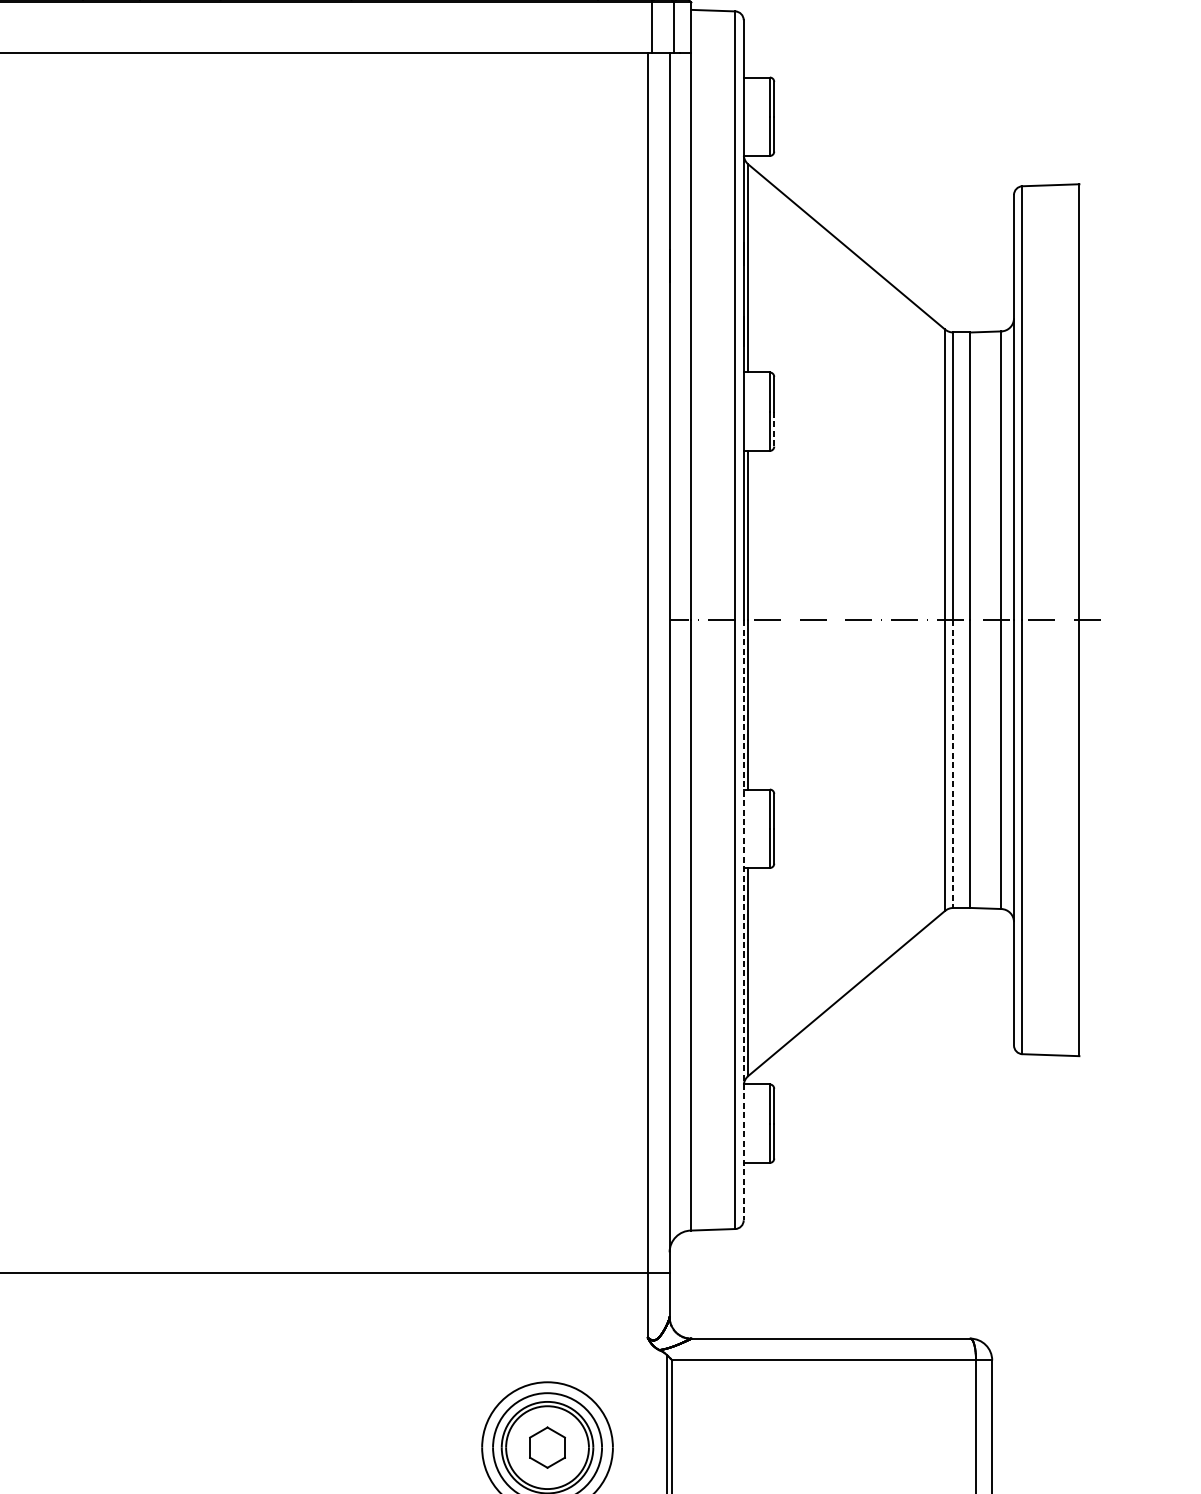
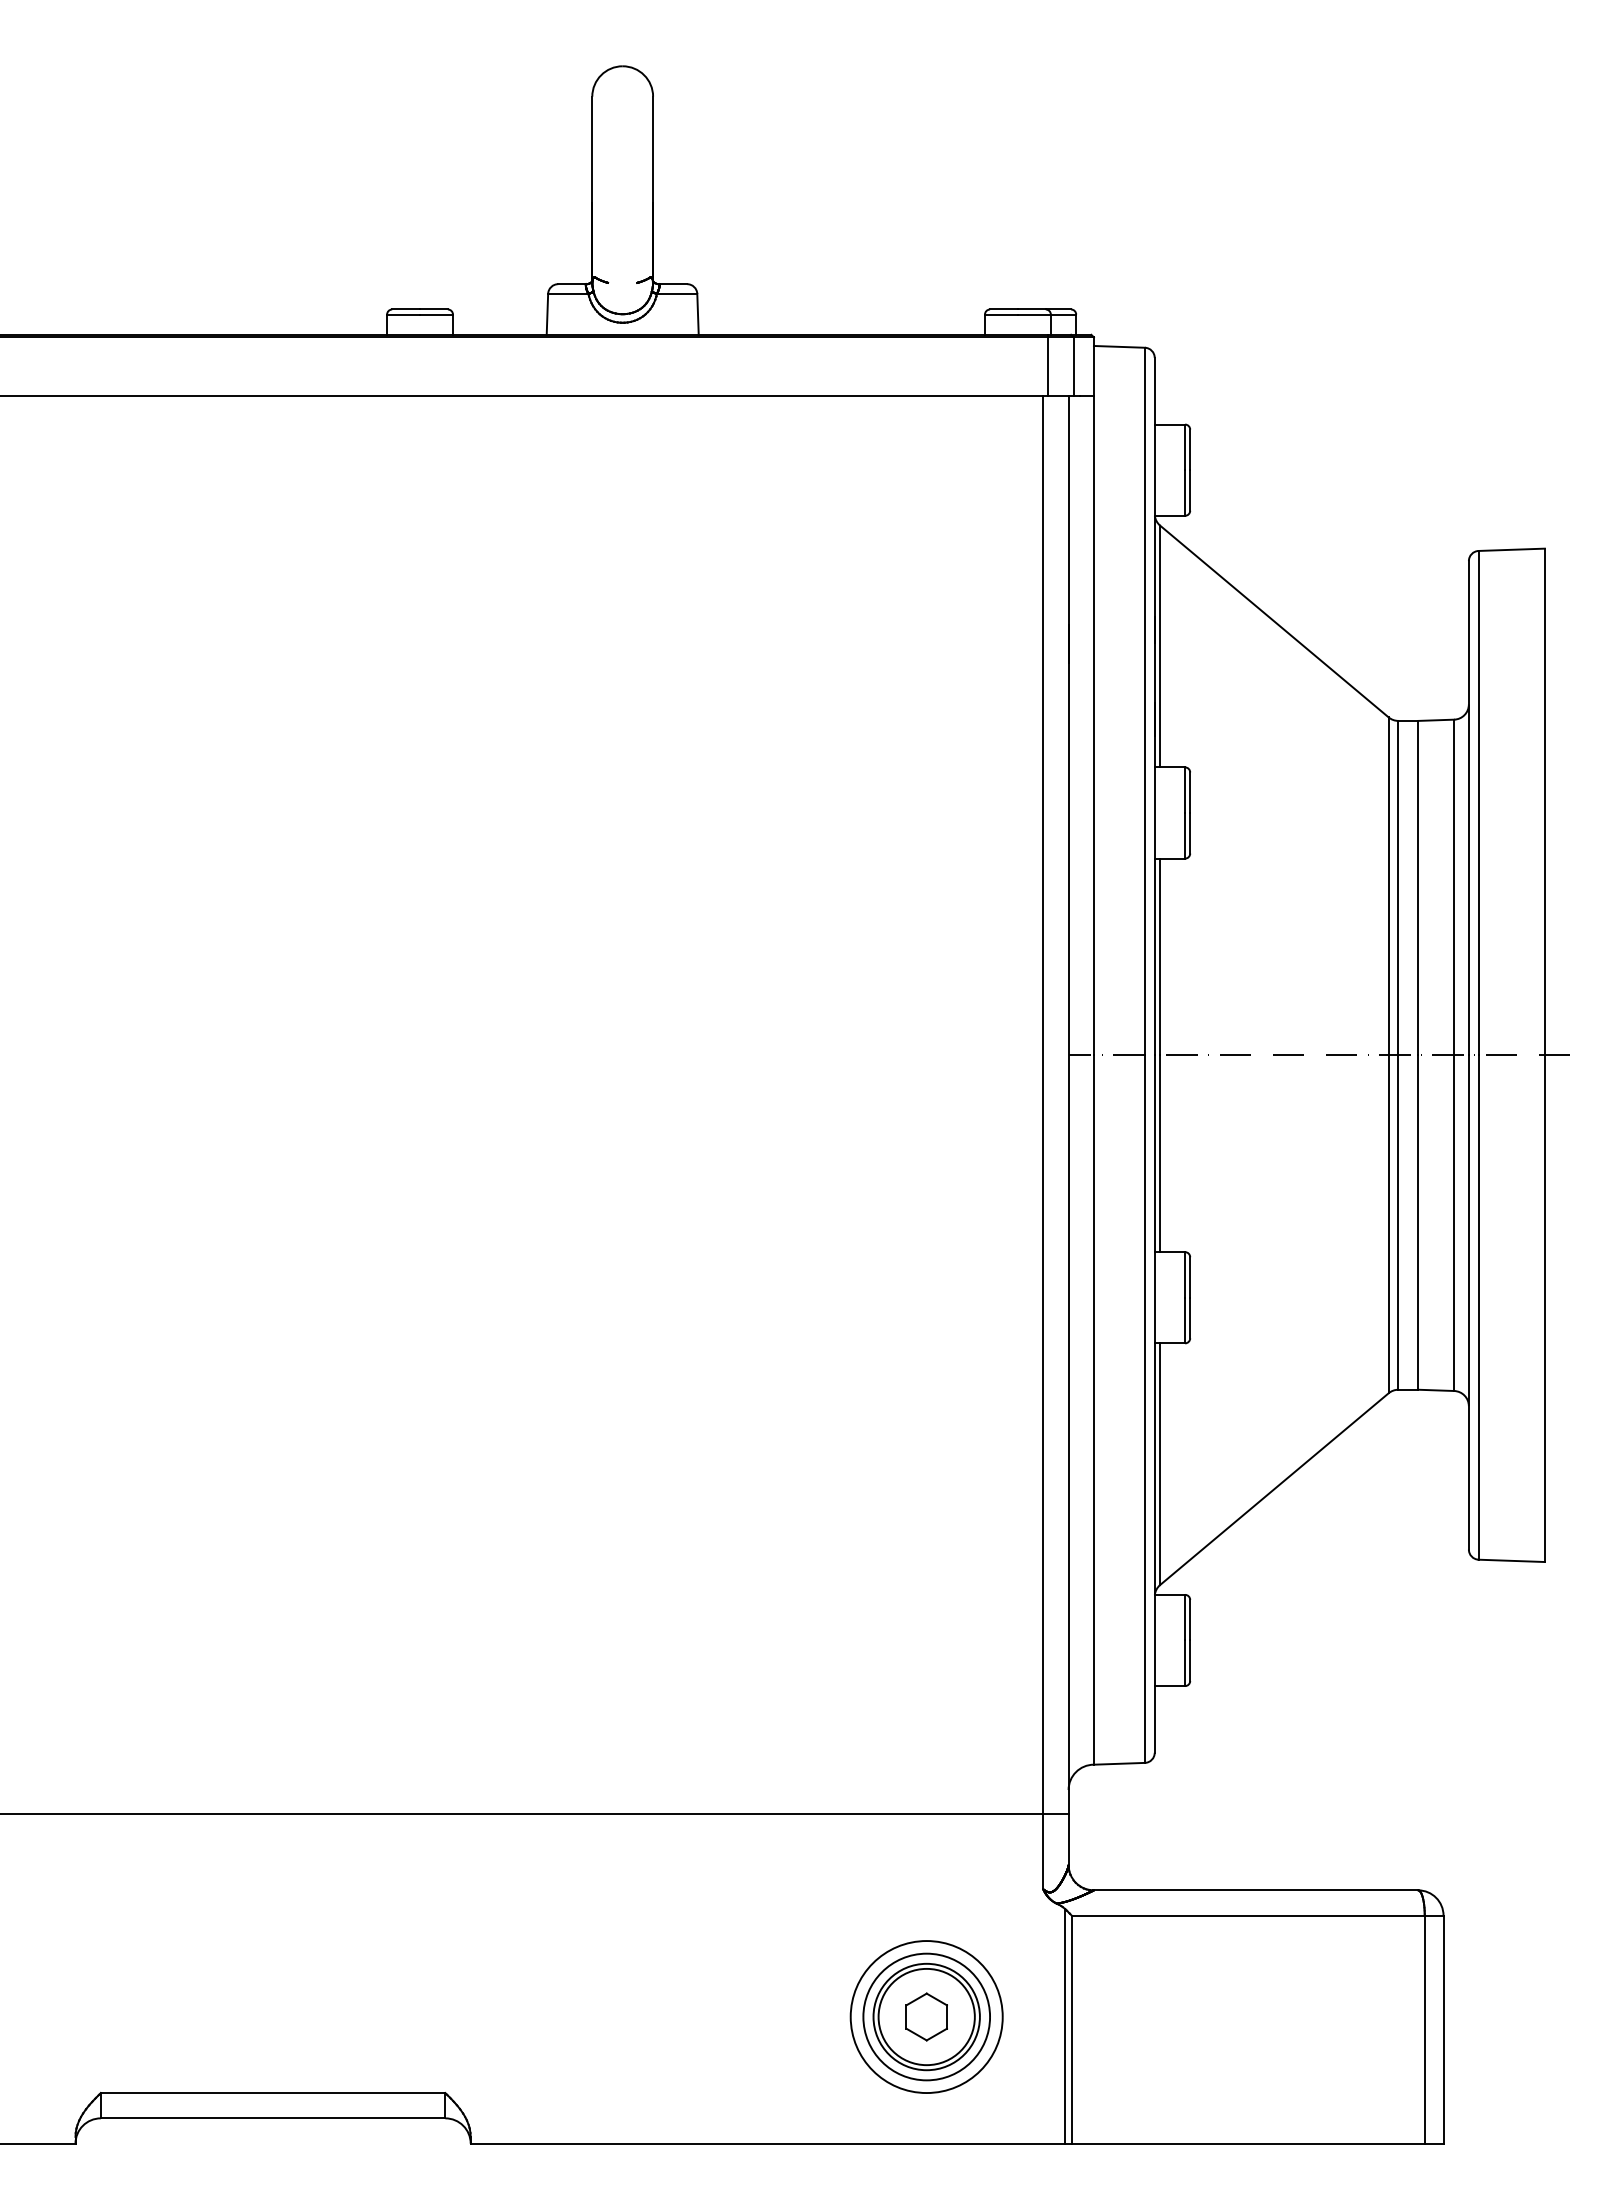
line: (774, 429) -> (1190, 833), dashed -> solid
line: (953, 764) -> (1398, 1223), dashed -> solid
line: (743, 920) -> (1154, 1404), dashed -> solid

